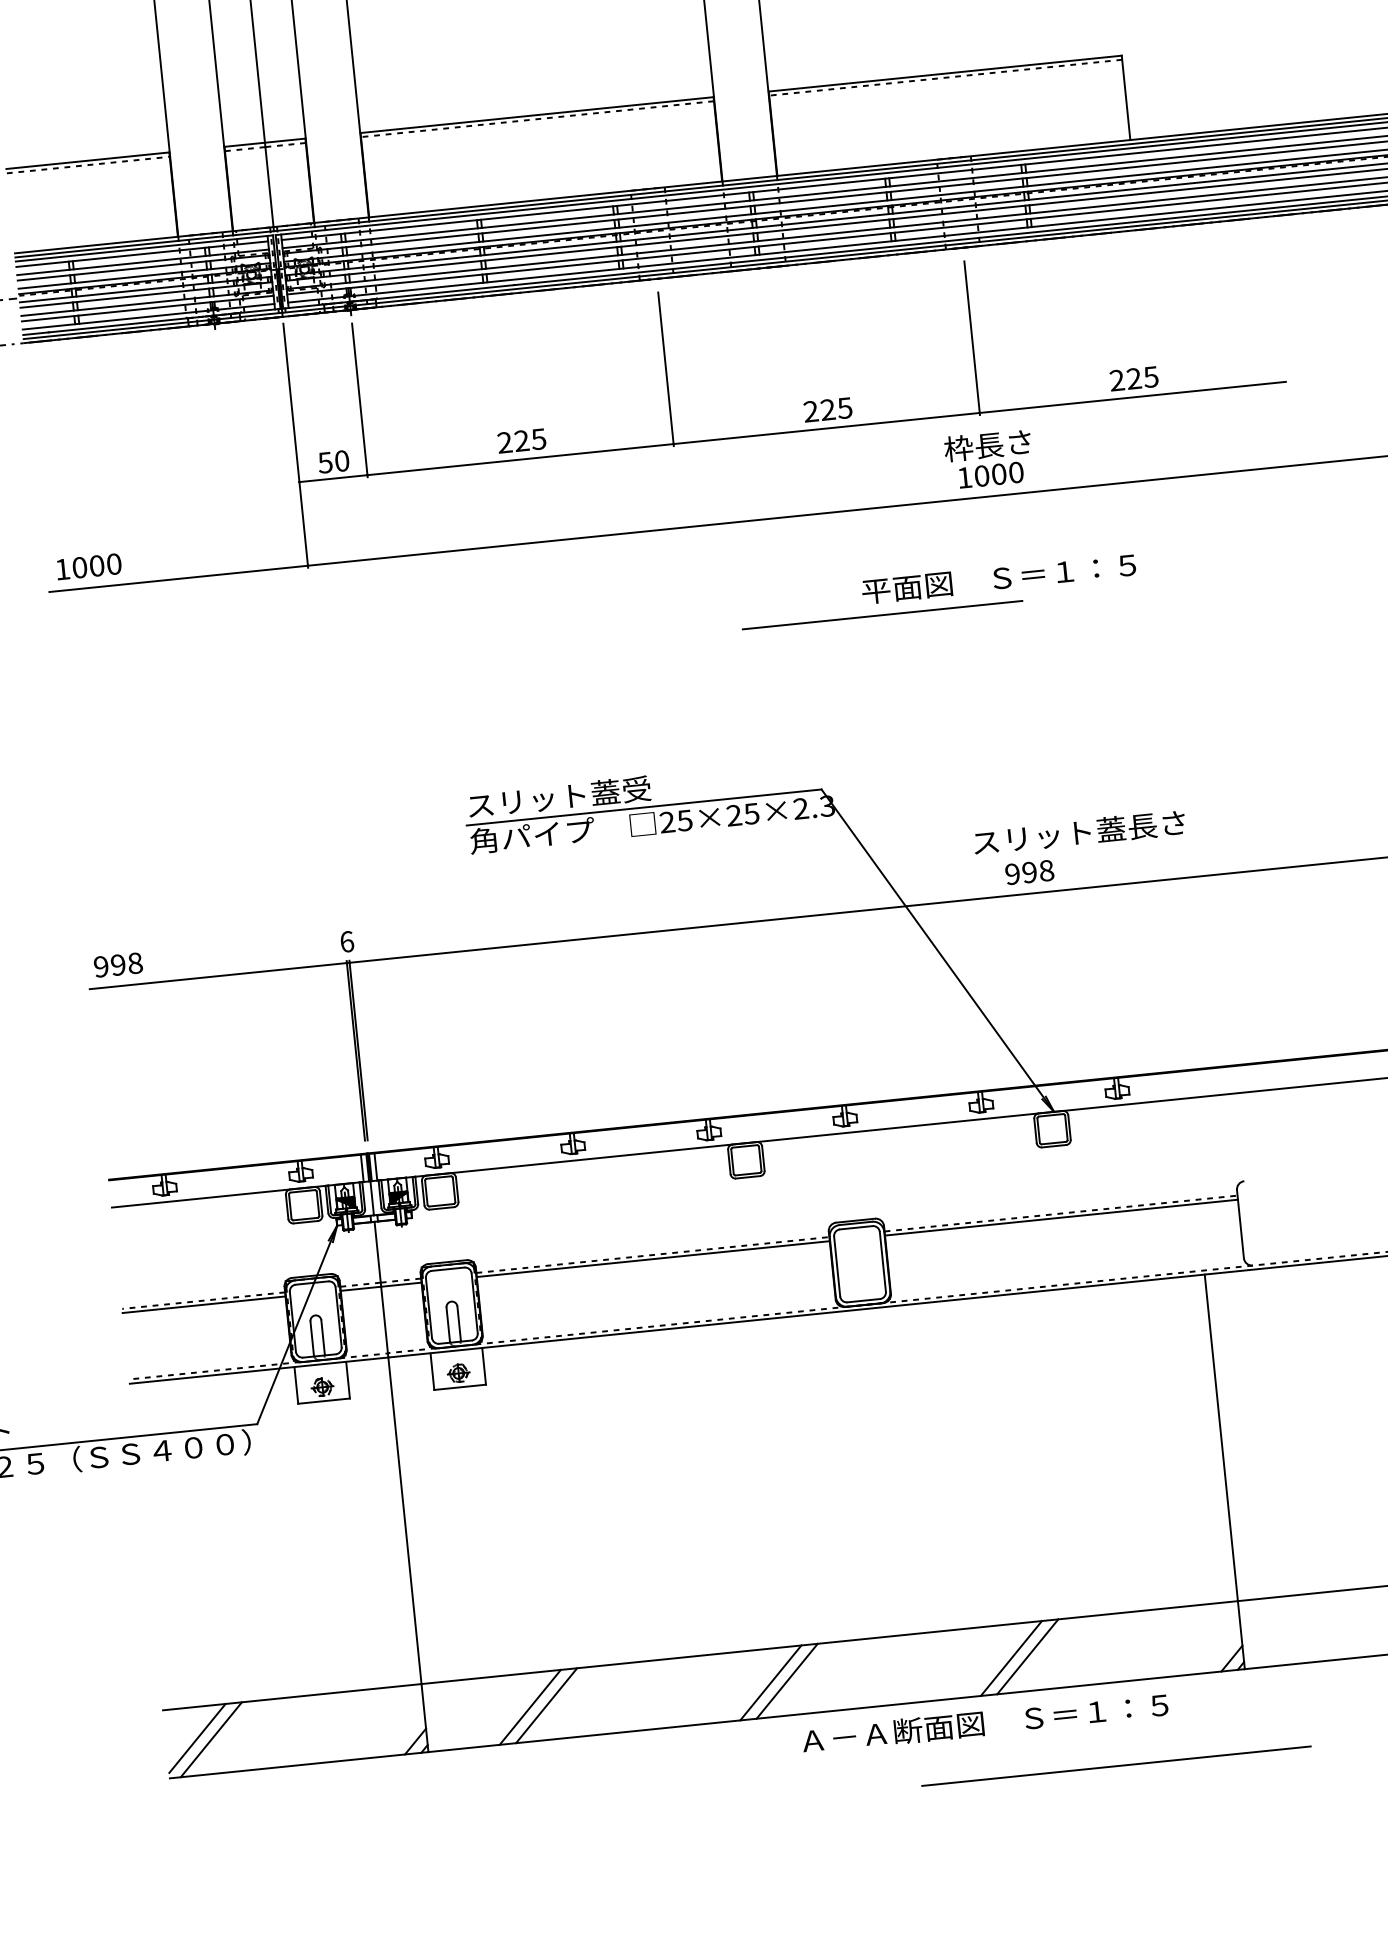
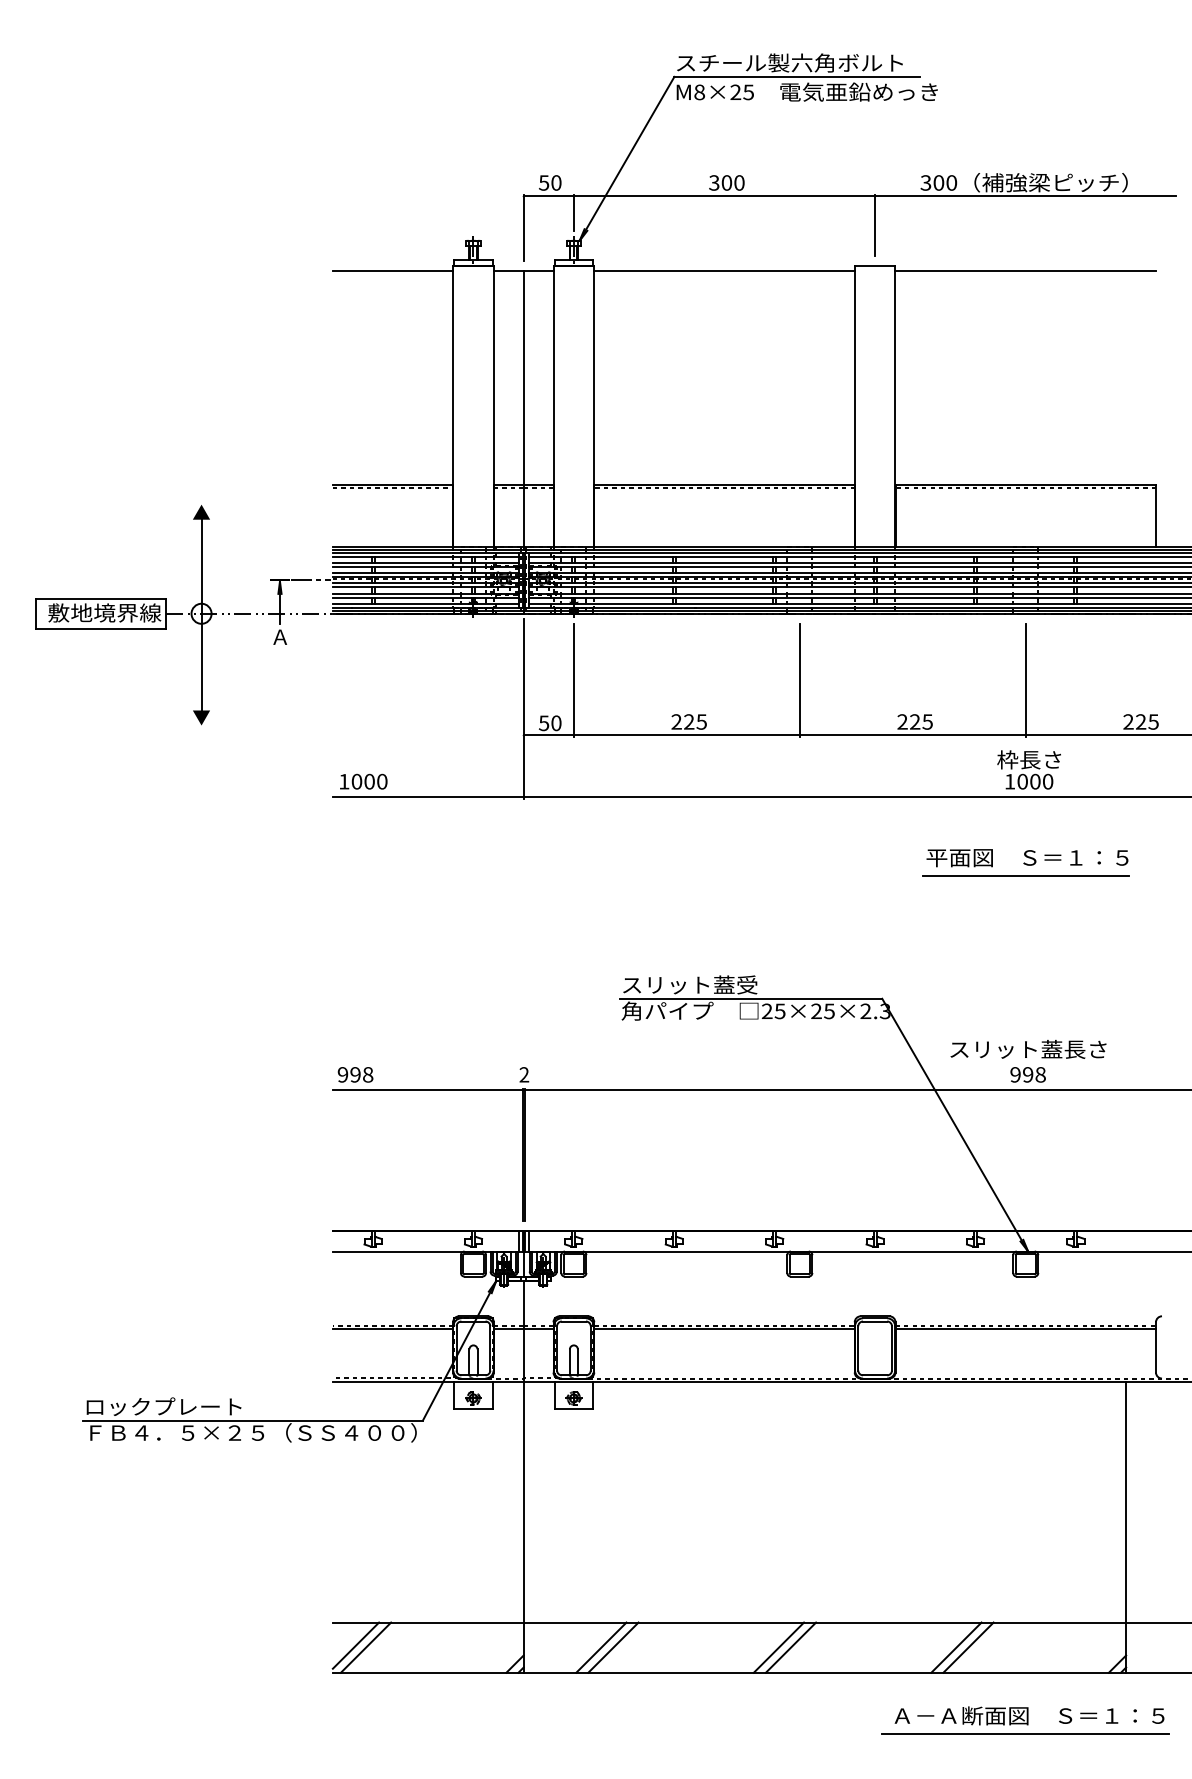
line: (882, 614) -> (1025, 875), moved
text: (1079, 832) -> (1028, 1049), moved
text: (347, 941) -> (524, 1074), 6 -> 2
text: (985, 1722) -> (1029, 1715), moved

